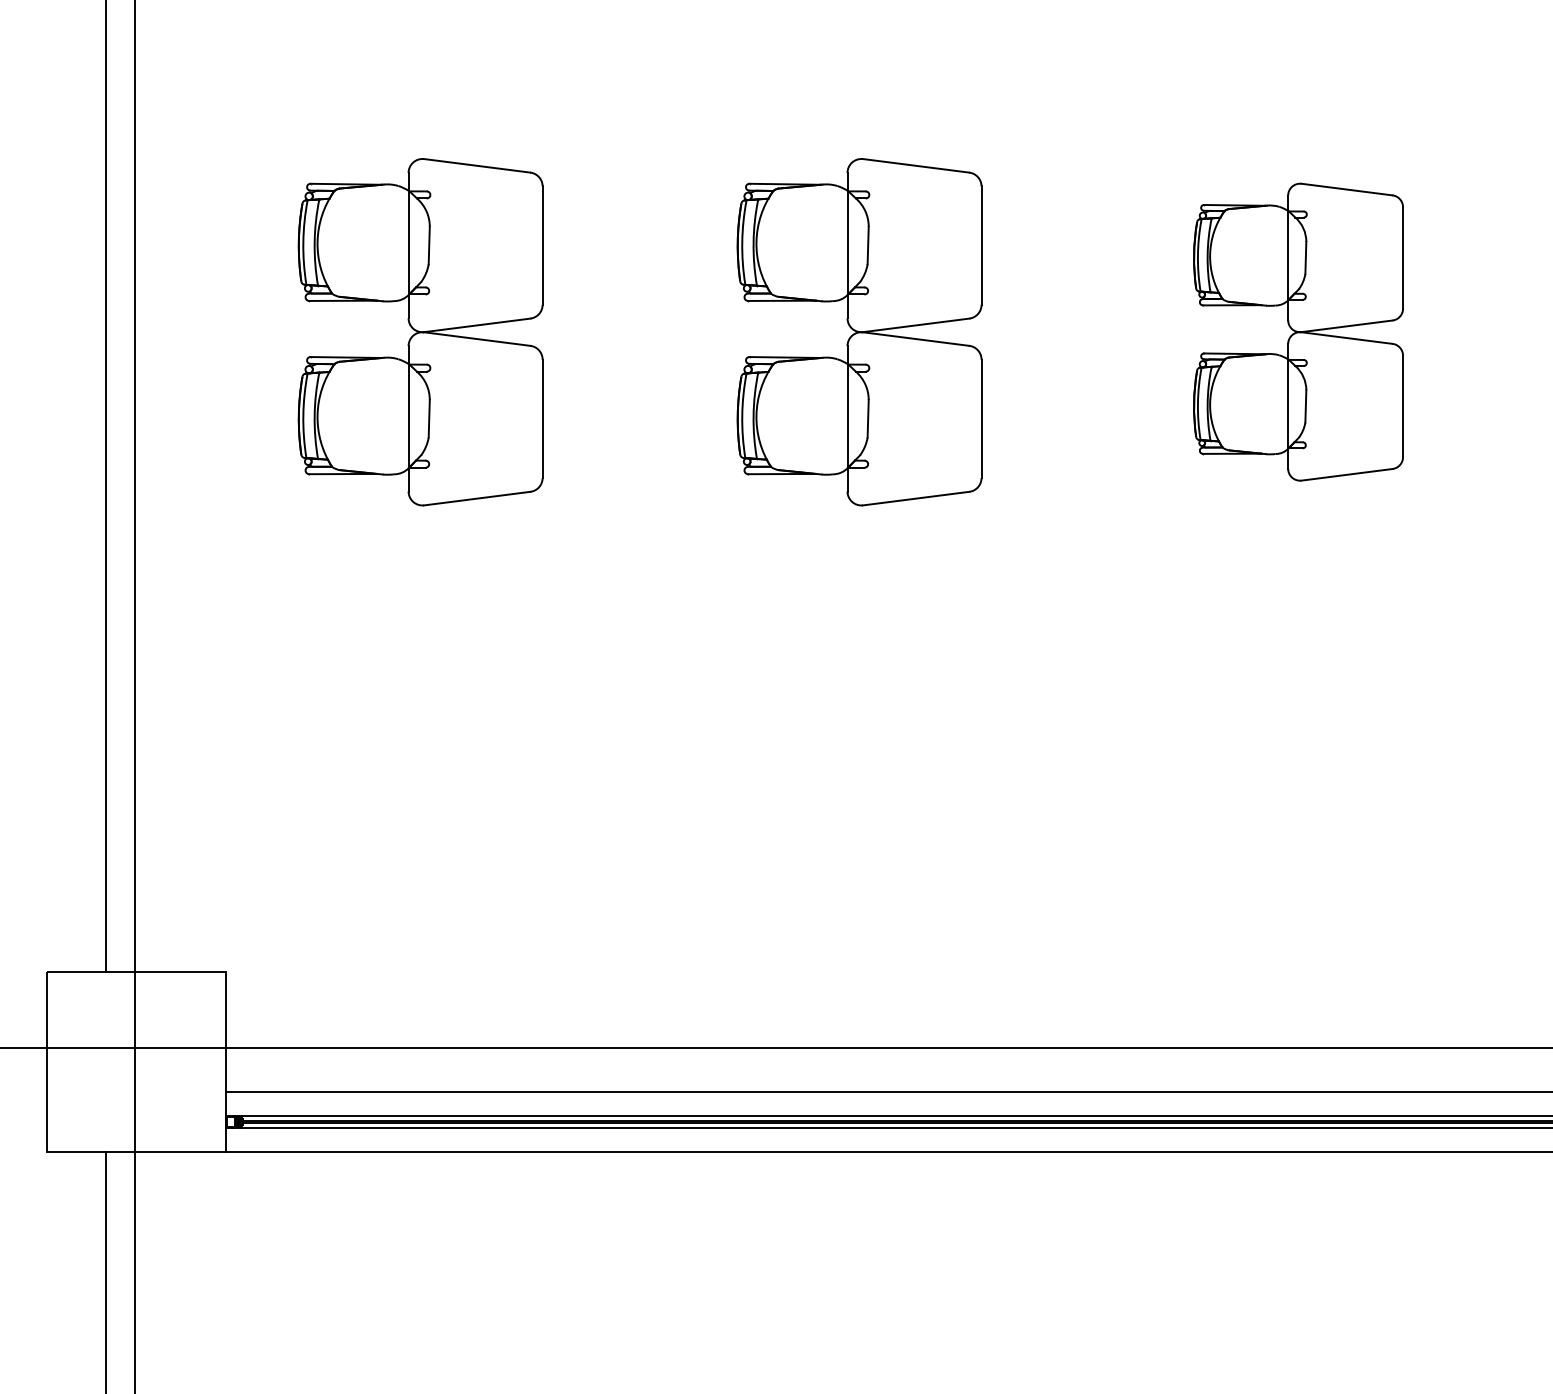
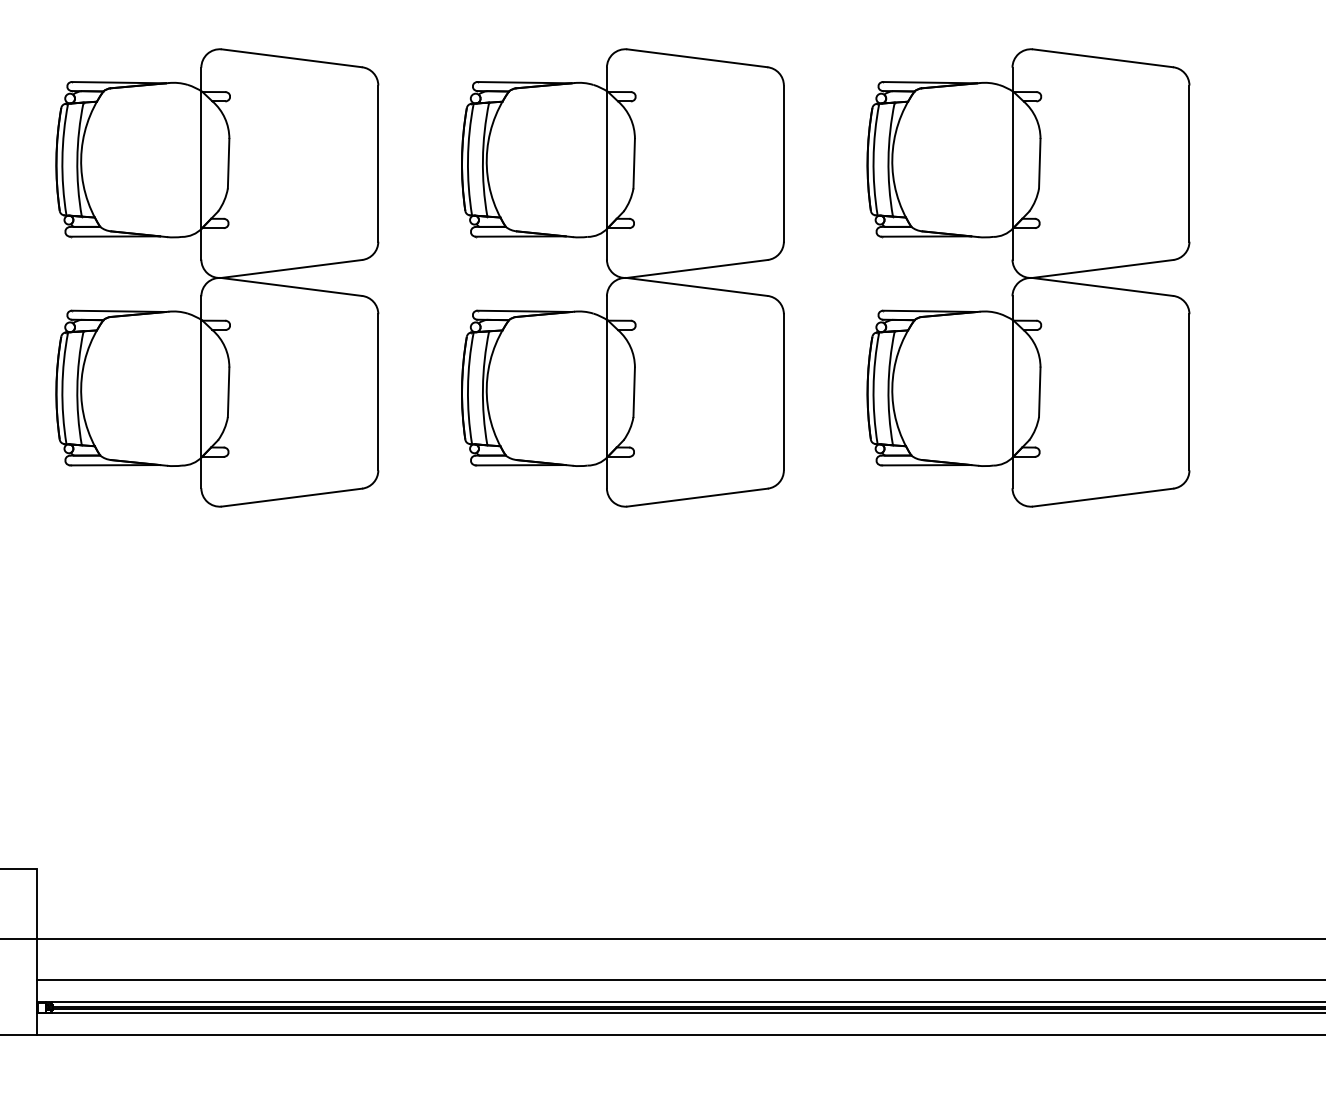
part: (420, 331) -> (217, 277), size x1.43
part: (859, 331) -> (622, 277), size x1.43
part: (1298, 331) -> (1028, 277), size x1.67

